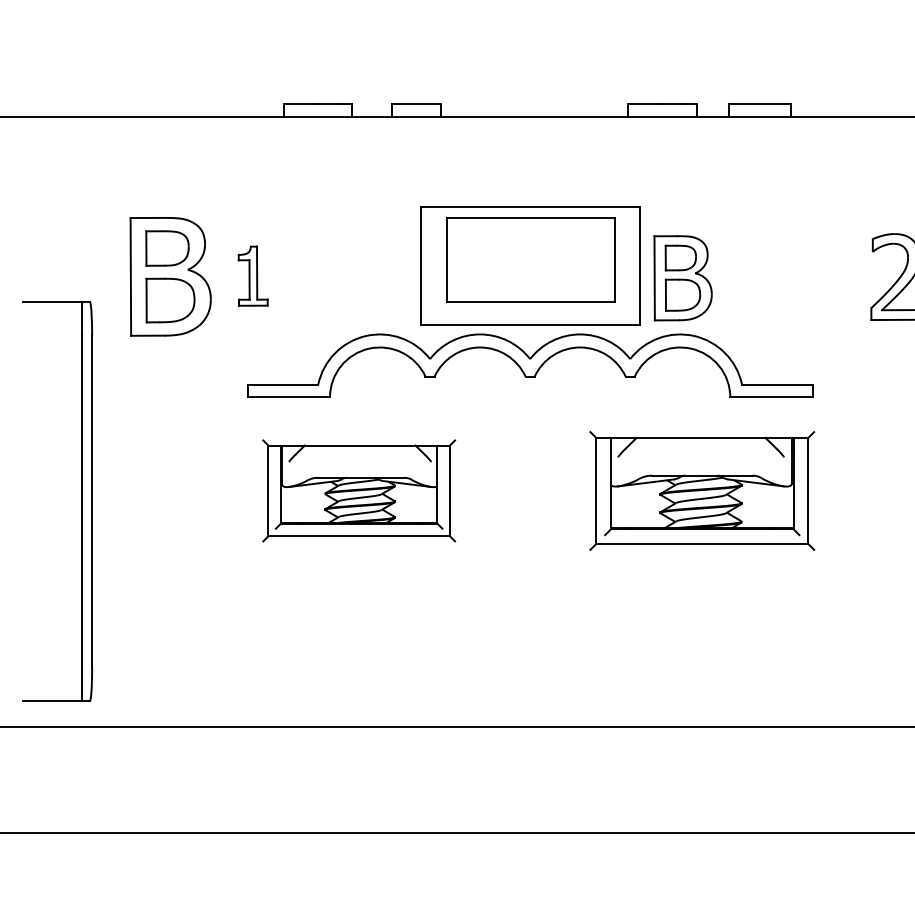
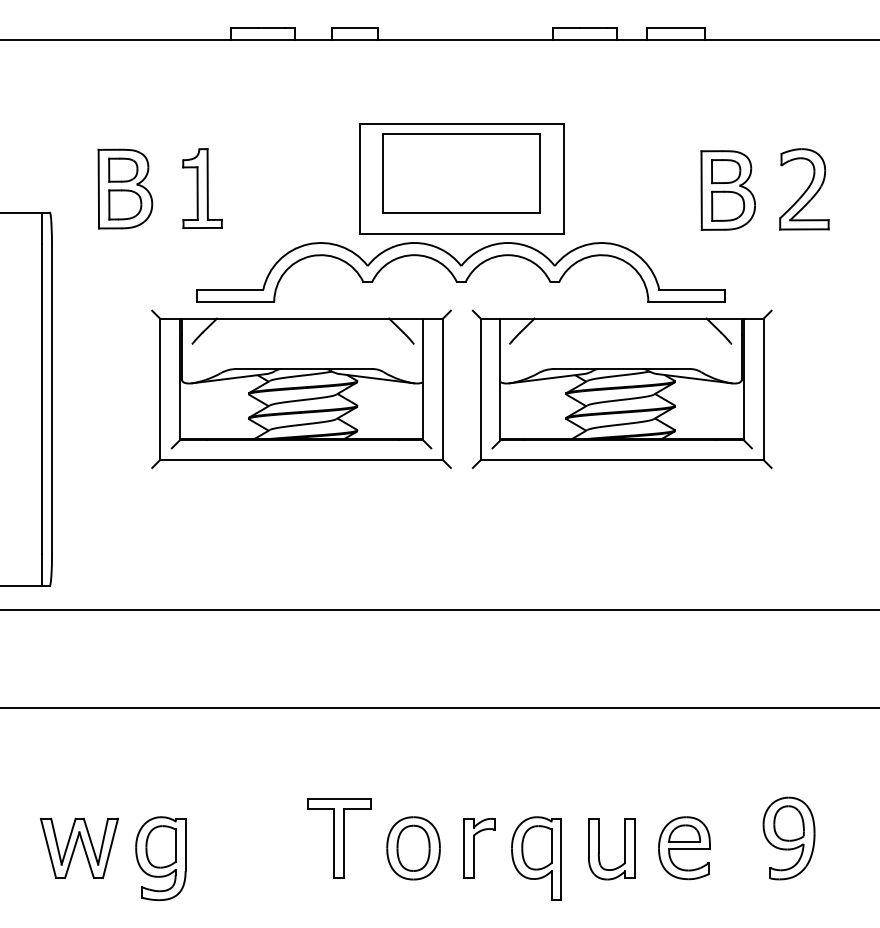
part: (170, 276) -> (125, 188), size x0.71
part: (253, 276) -> (202, 188), size x1.43
part: (682, 278) -> (727, 190), moved
part: (359, 490) -> (301, 388), size x1.67
part: (701, 490) -> (621, 388), size x1.43

